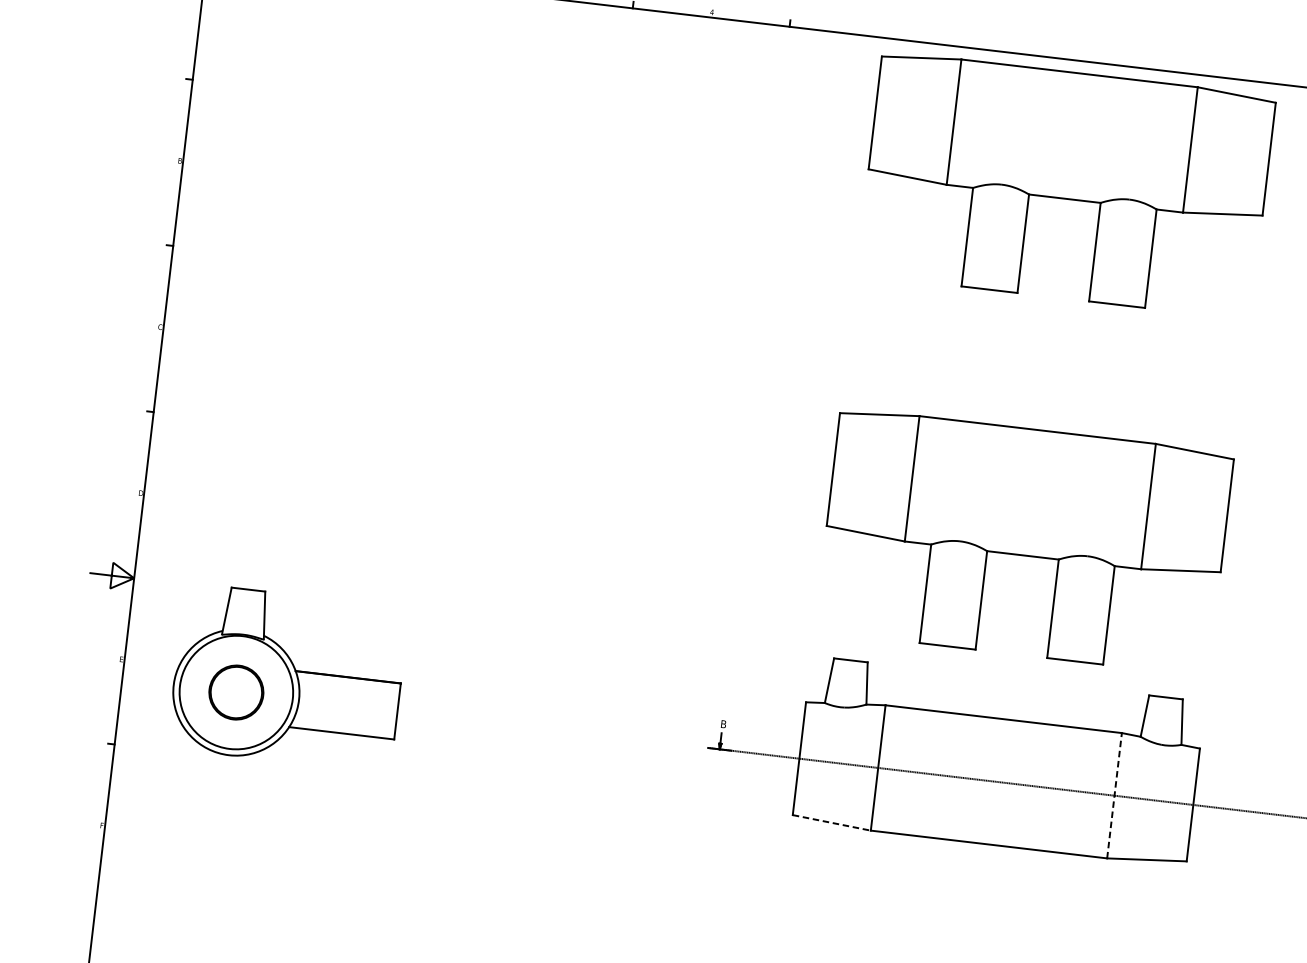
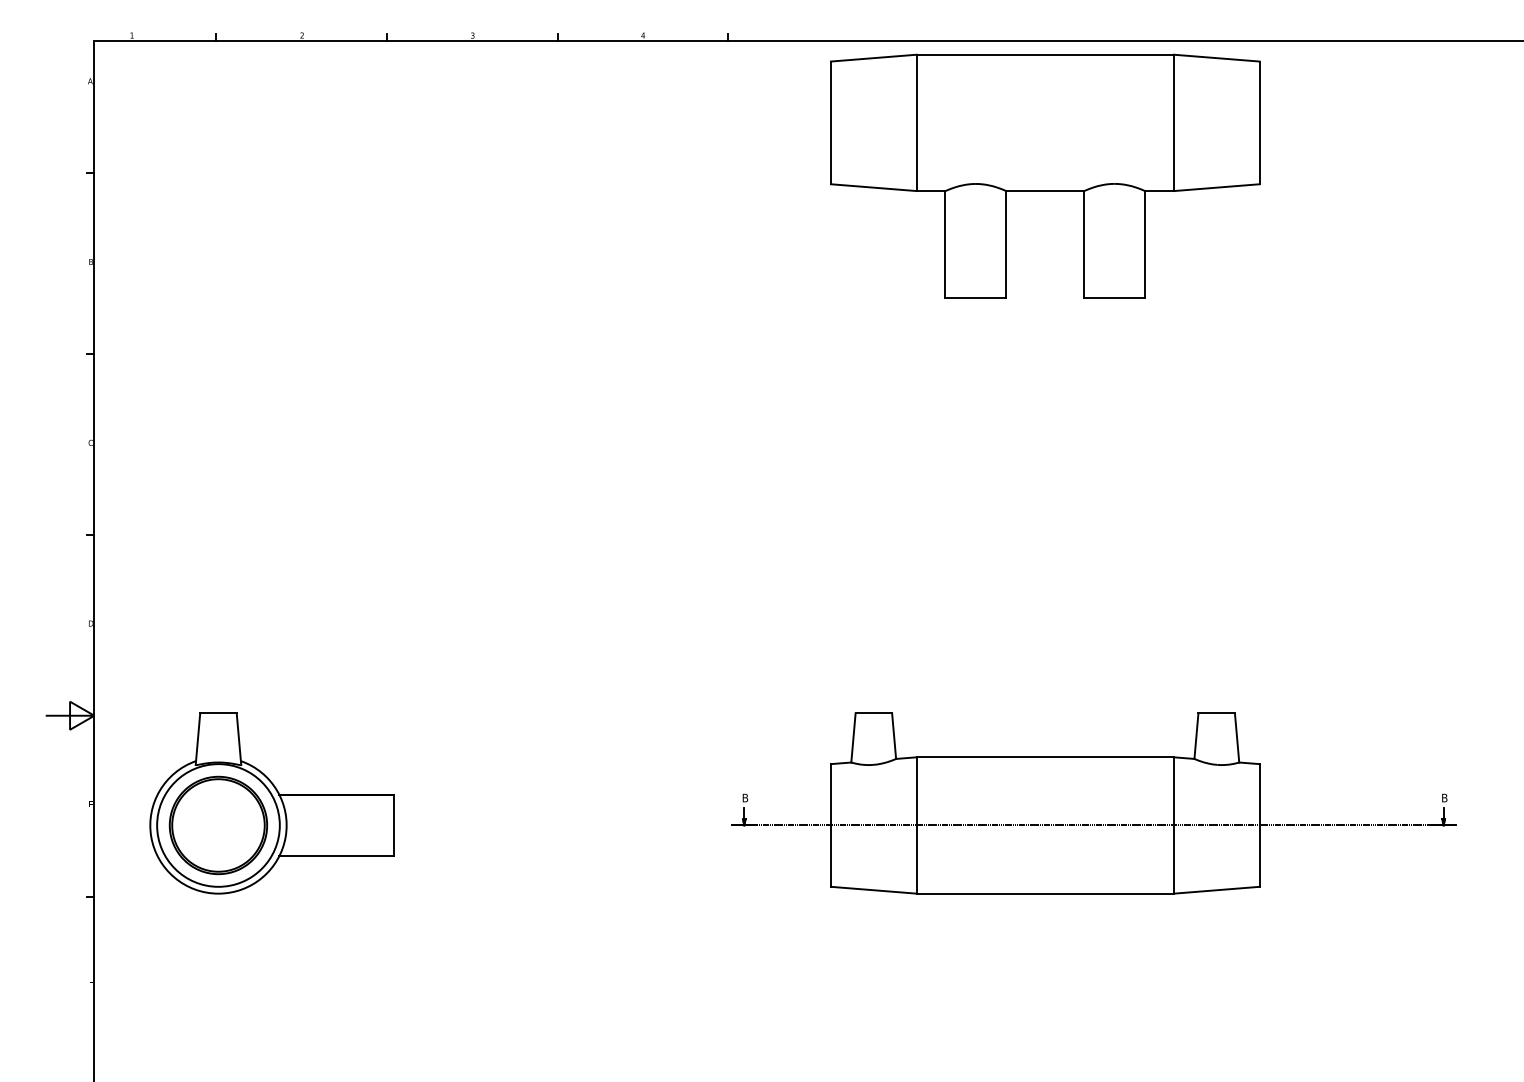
part: (1024, 541) -> (1045, 563), removed
part: (236, 692) -> (218, 825), size x1.67
line: (1114, 794) -> (1173, 824), dashed -> solid
line: (831, 823) -> (873, 890), dashed -> solid

